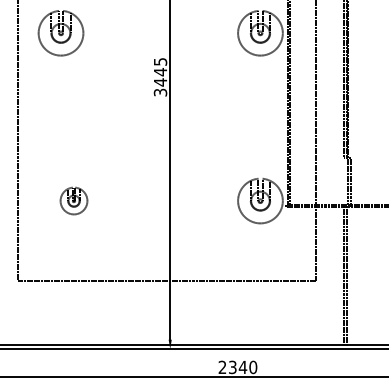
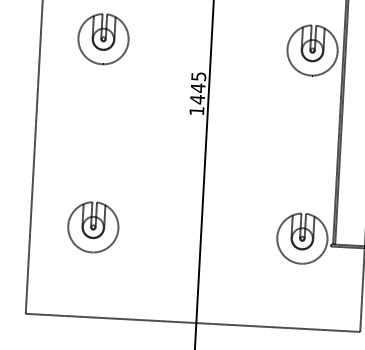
part: (60, 33) -> (102, 39), moved
text: (160, 92) -> (196, 110), 3445 -> 1445
part: (73, 200) -> (92, 226), size x1.67

